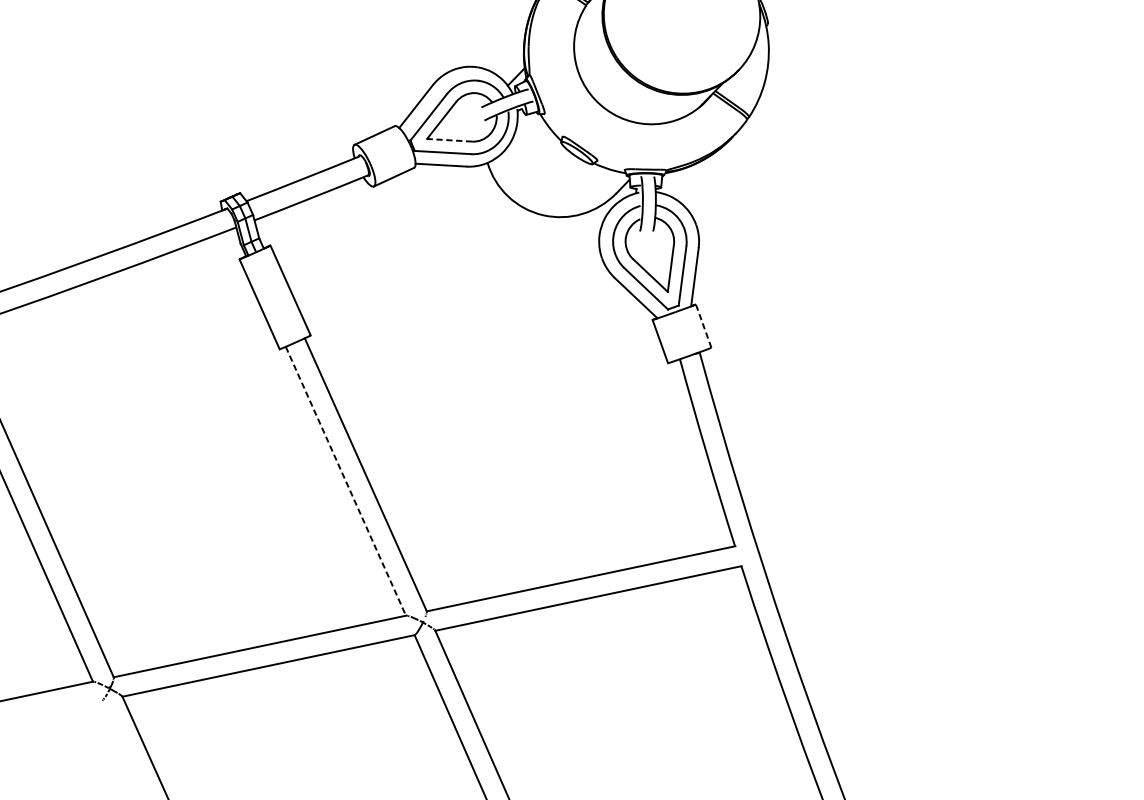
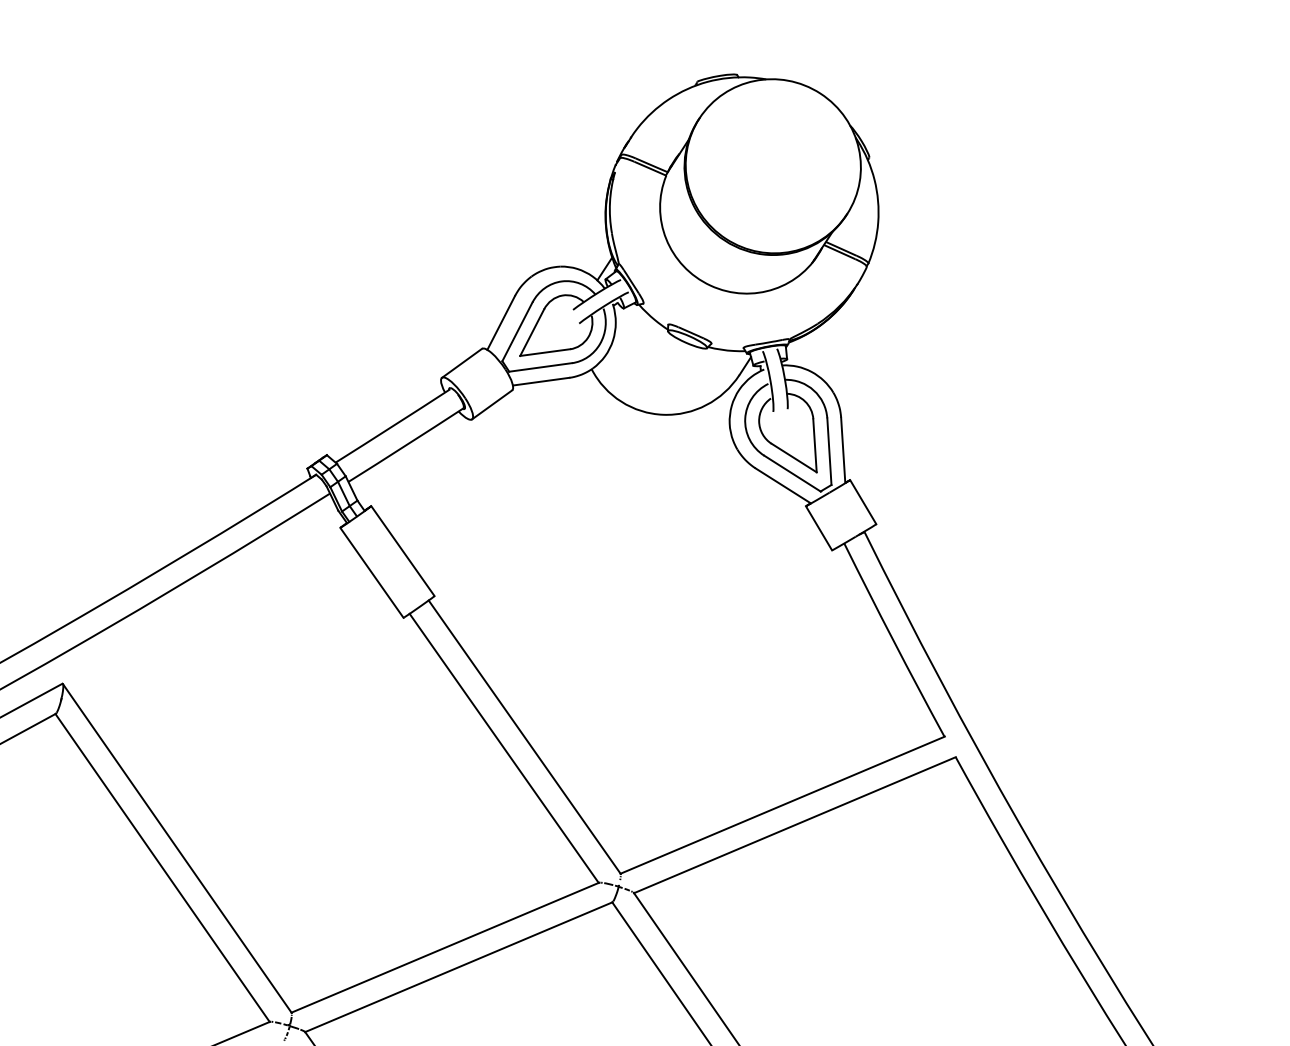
line: (449, 140) -> (544, 352), dashed -> solid
line: (703, 326) -> (863, 502), dashed -> solid
line: (346, 481) -> (504, 748), dashed -> solid

